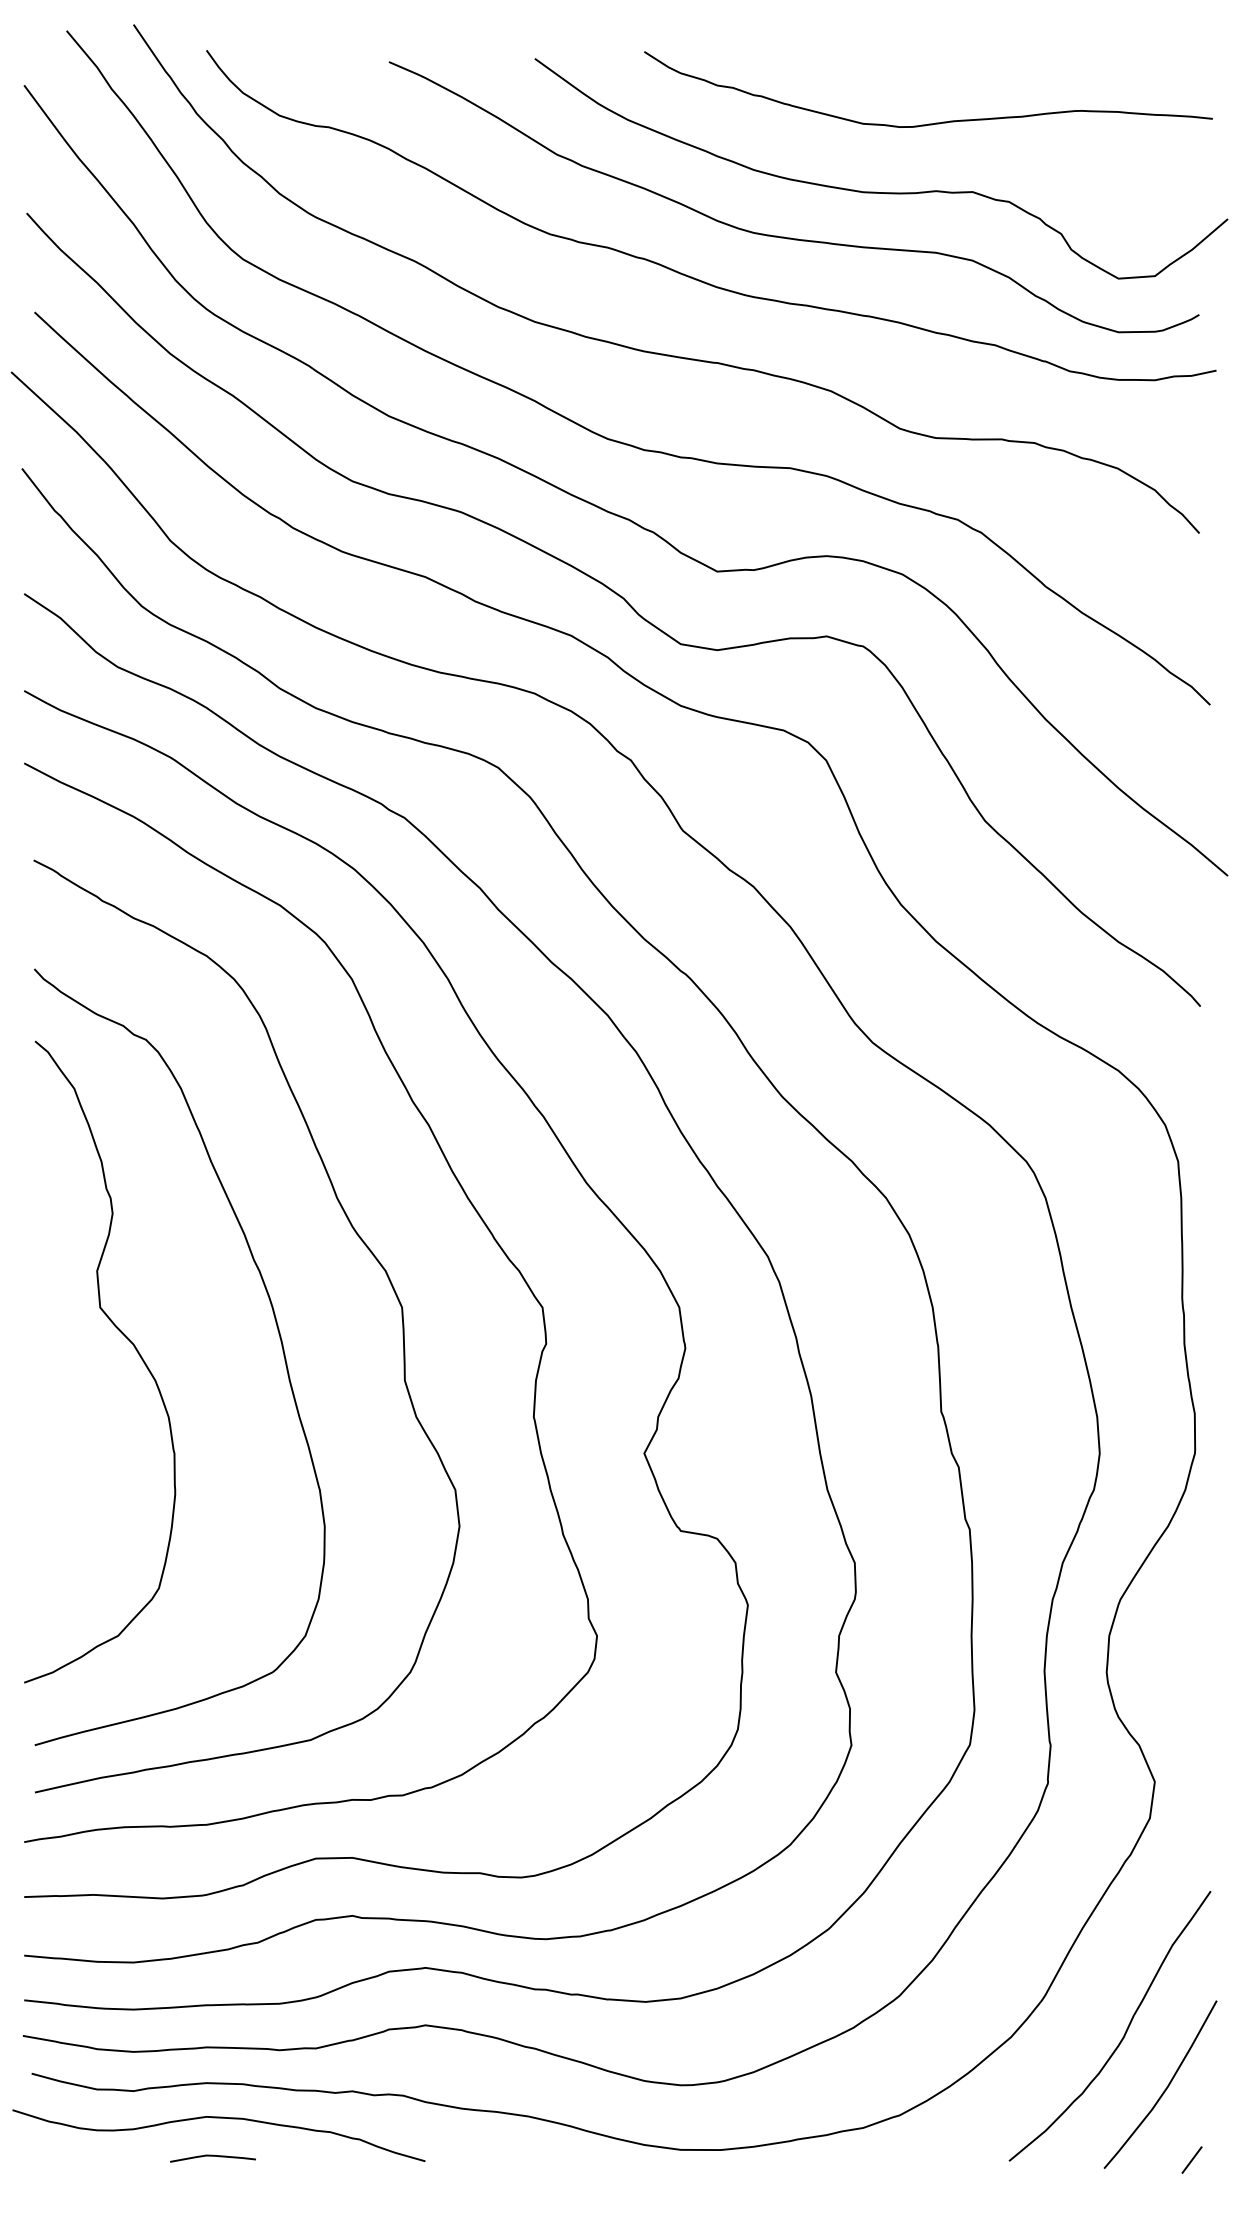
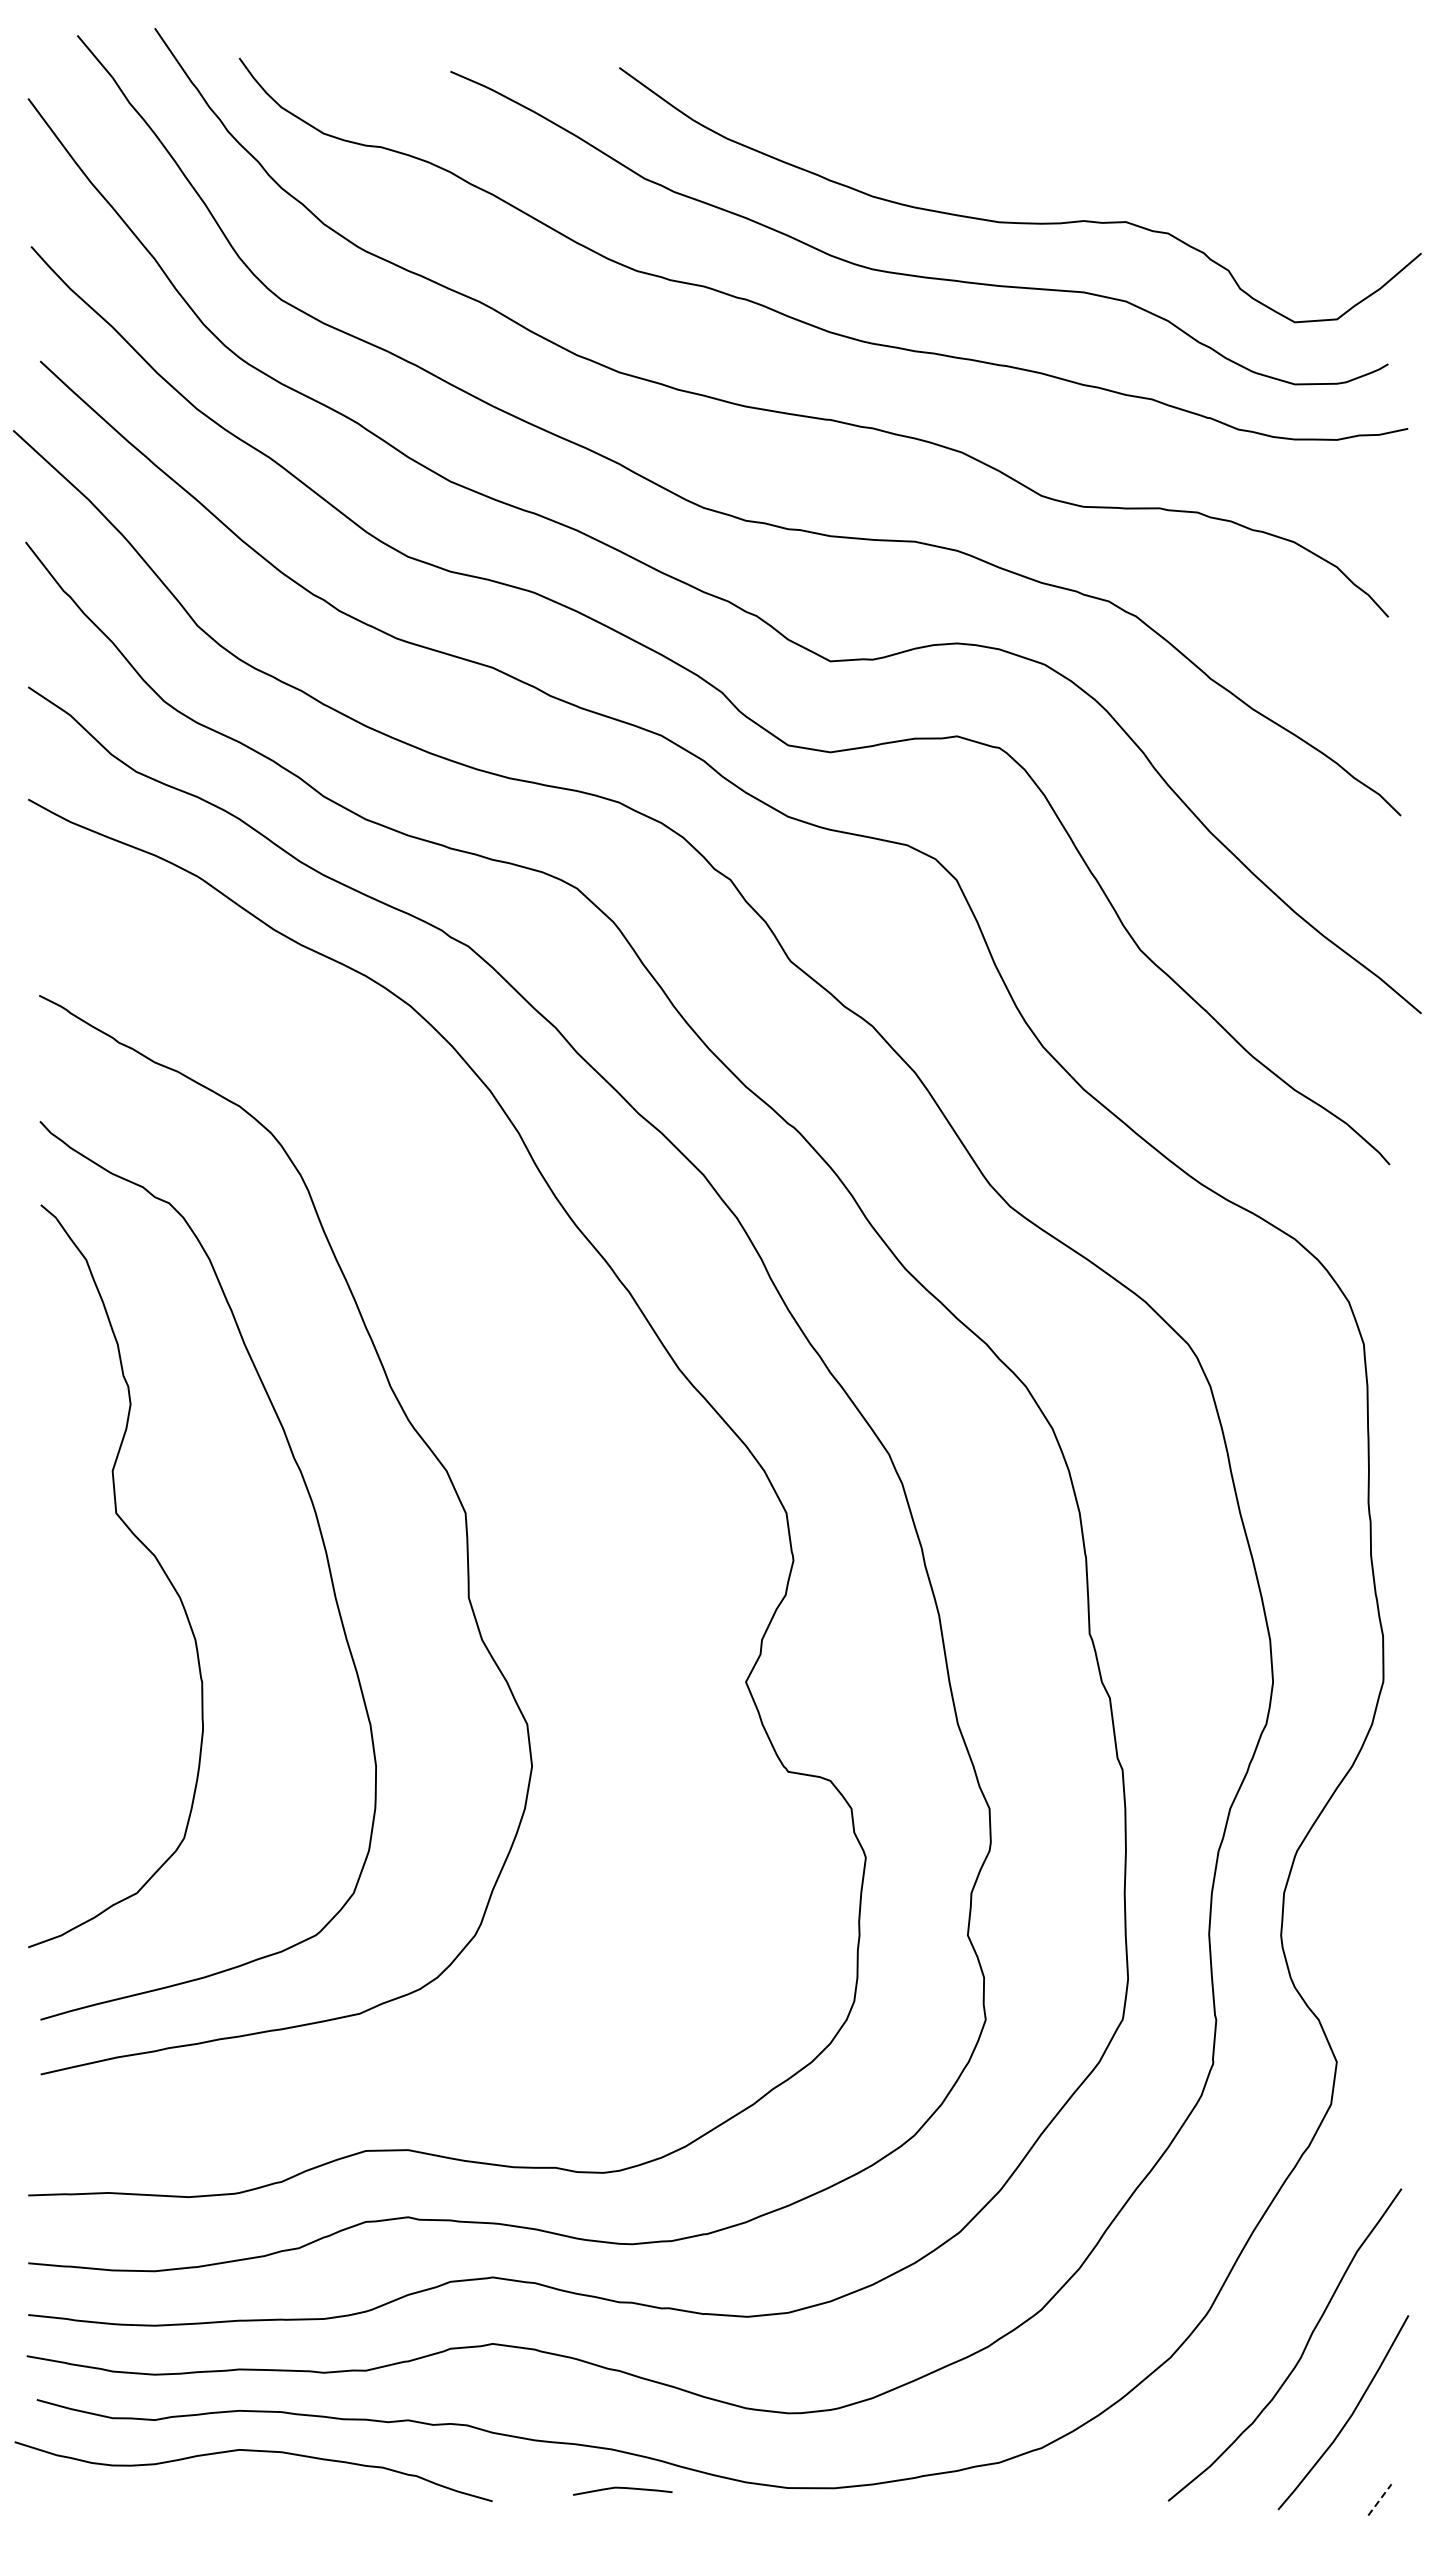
curve: (931, 123) -> (1078, 142), removed
curve: (466, 1198) -> (540, 1386), removed
curve: (212, 2156) -> (622, 2488), moved
line: (1192, 2159) -> (1380, 2499), solid -> dashed

